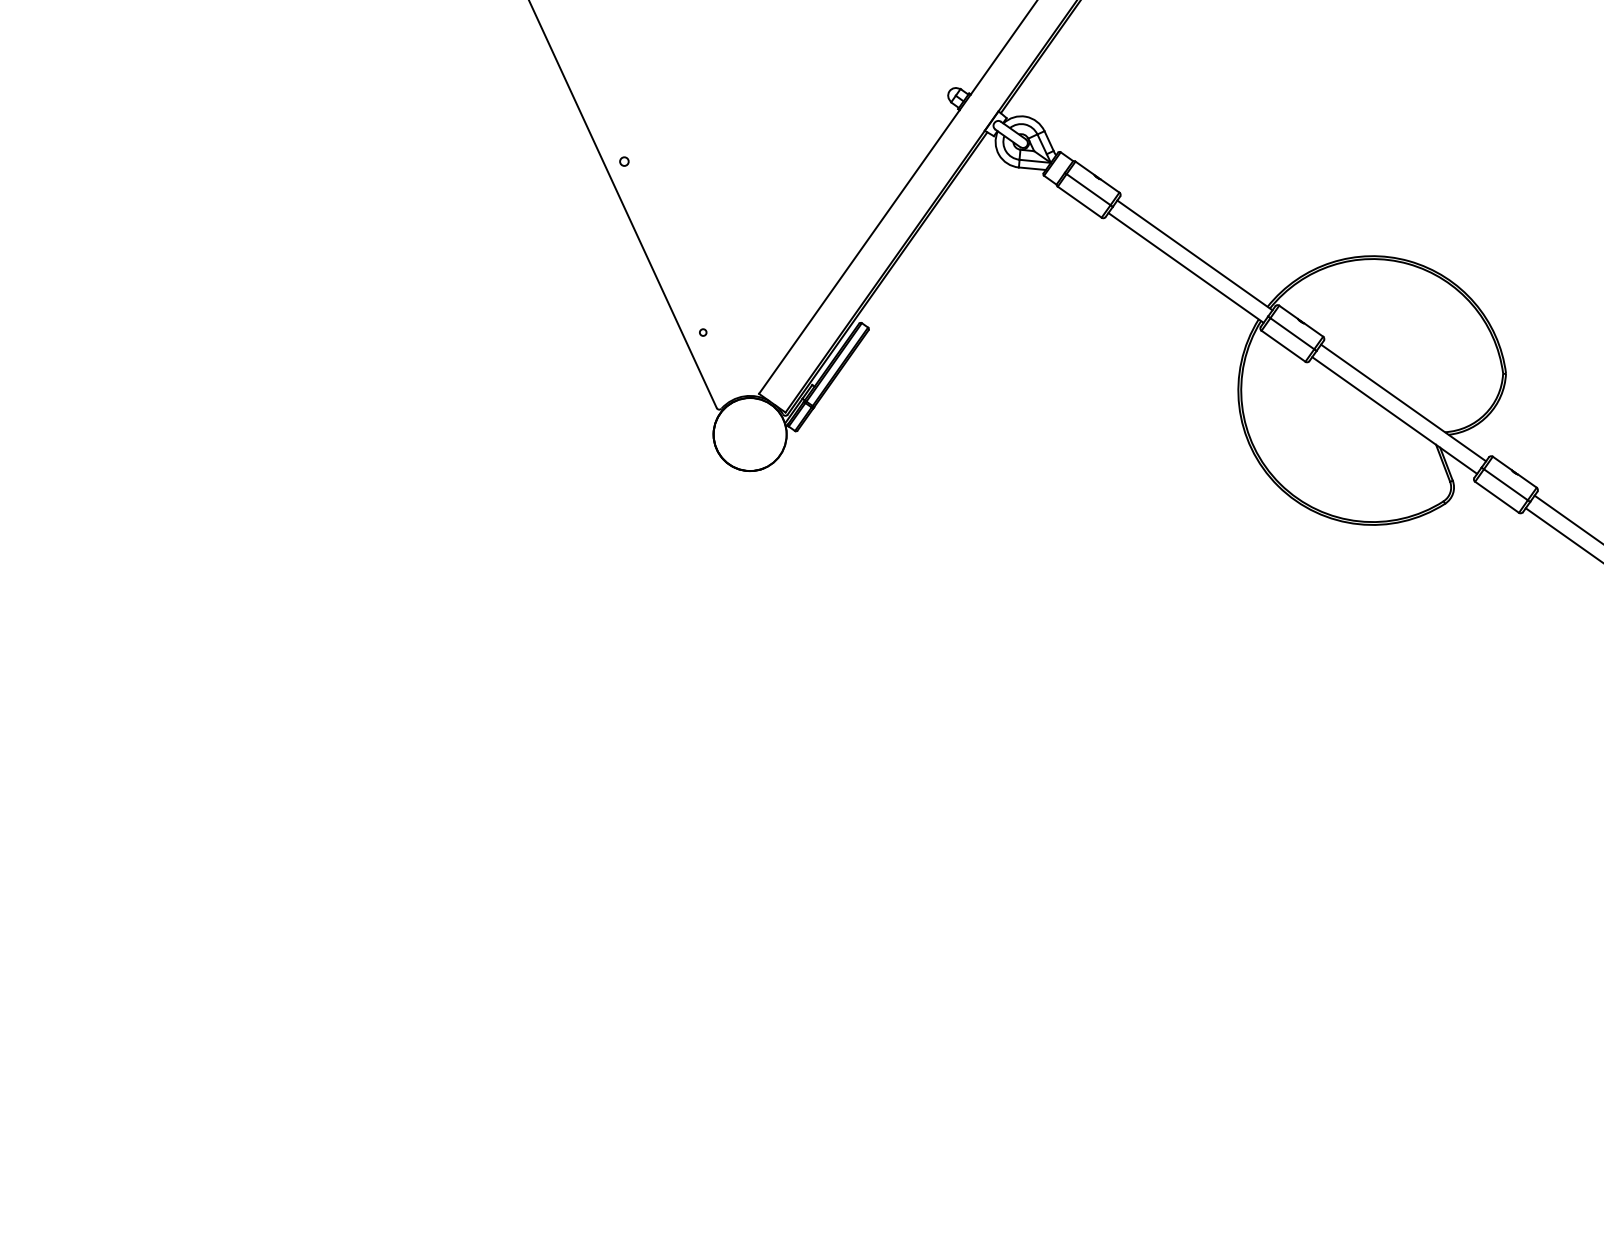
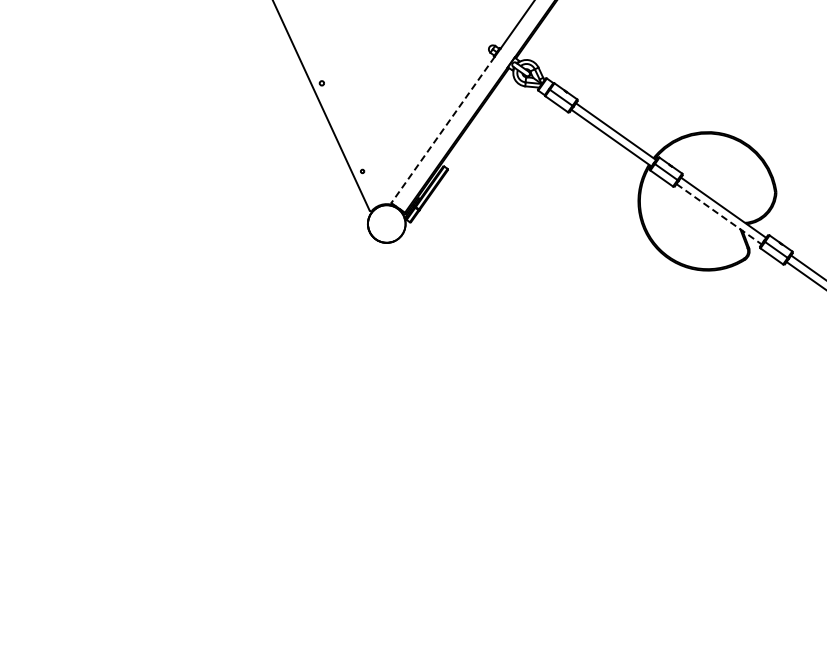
line: (860, 251) -> (443, 129), solid -> dashed
line: (1395, 416) -> (719, 214), solid -> dashed

